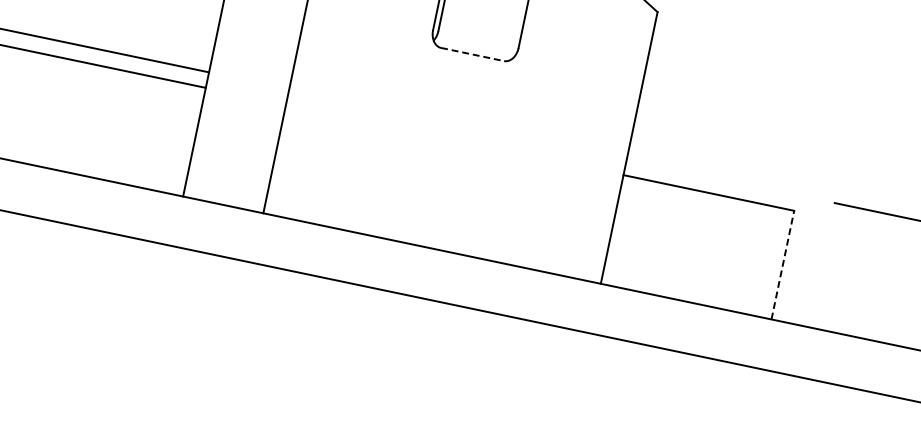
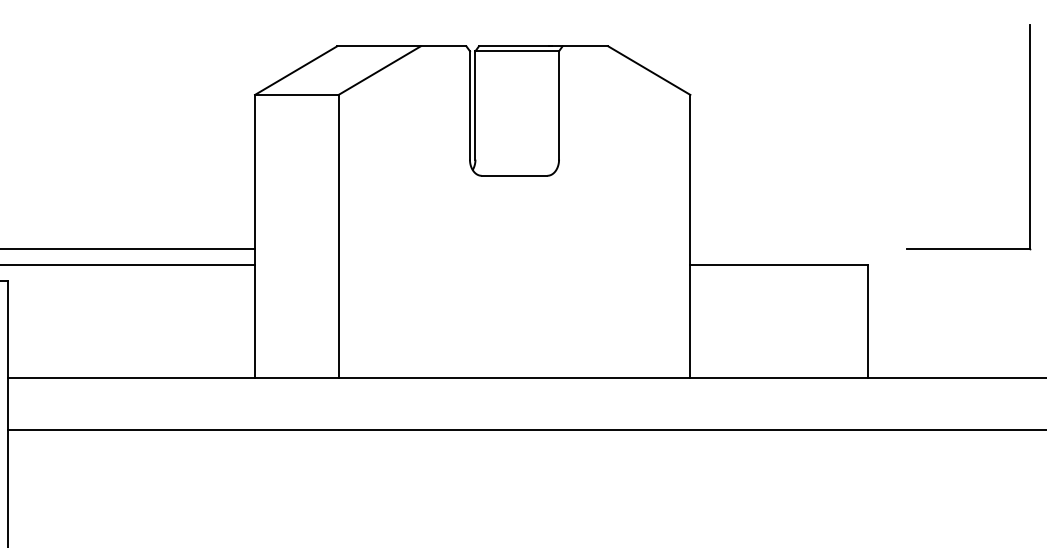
line: (472, 54) -> (514, 175), dashed -> solid
line: (783, 265) -> (868, 321), dashed -> solid

